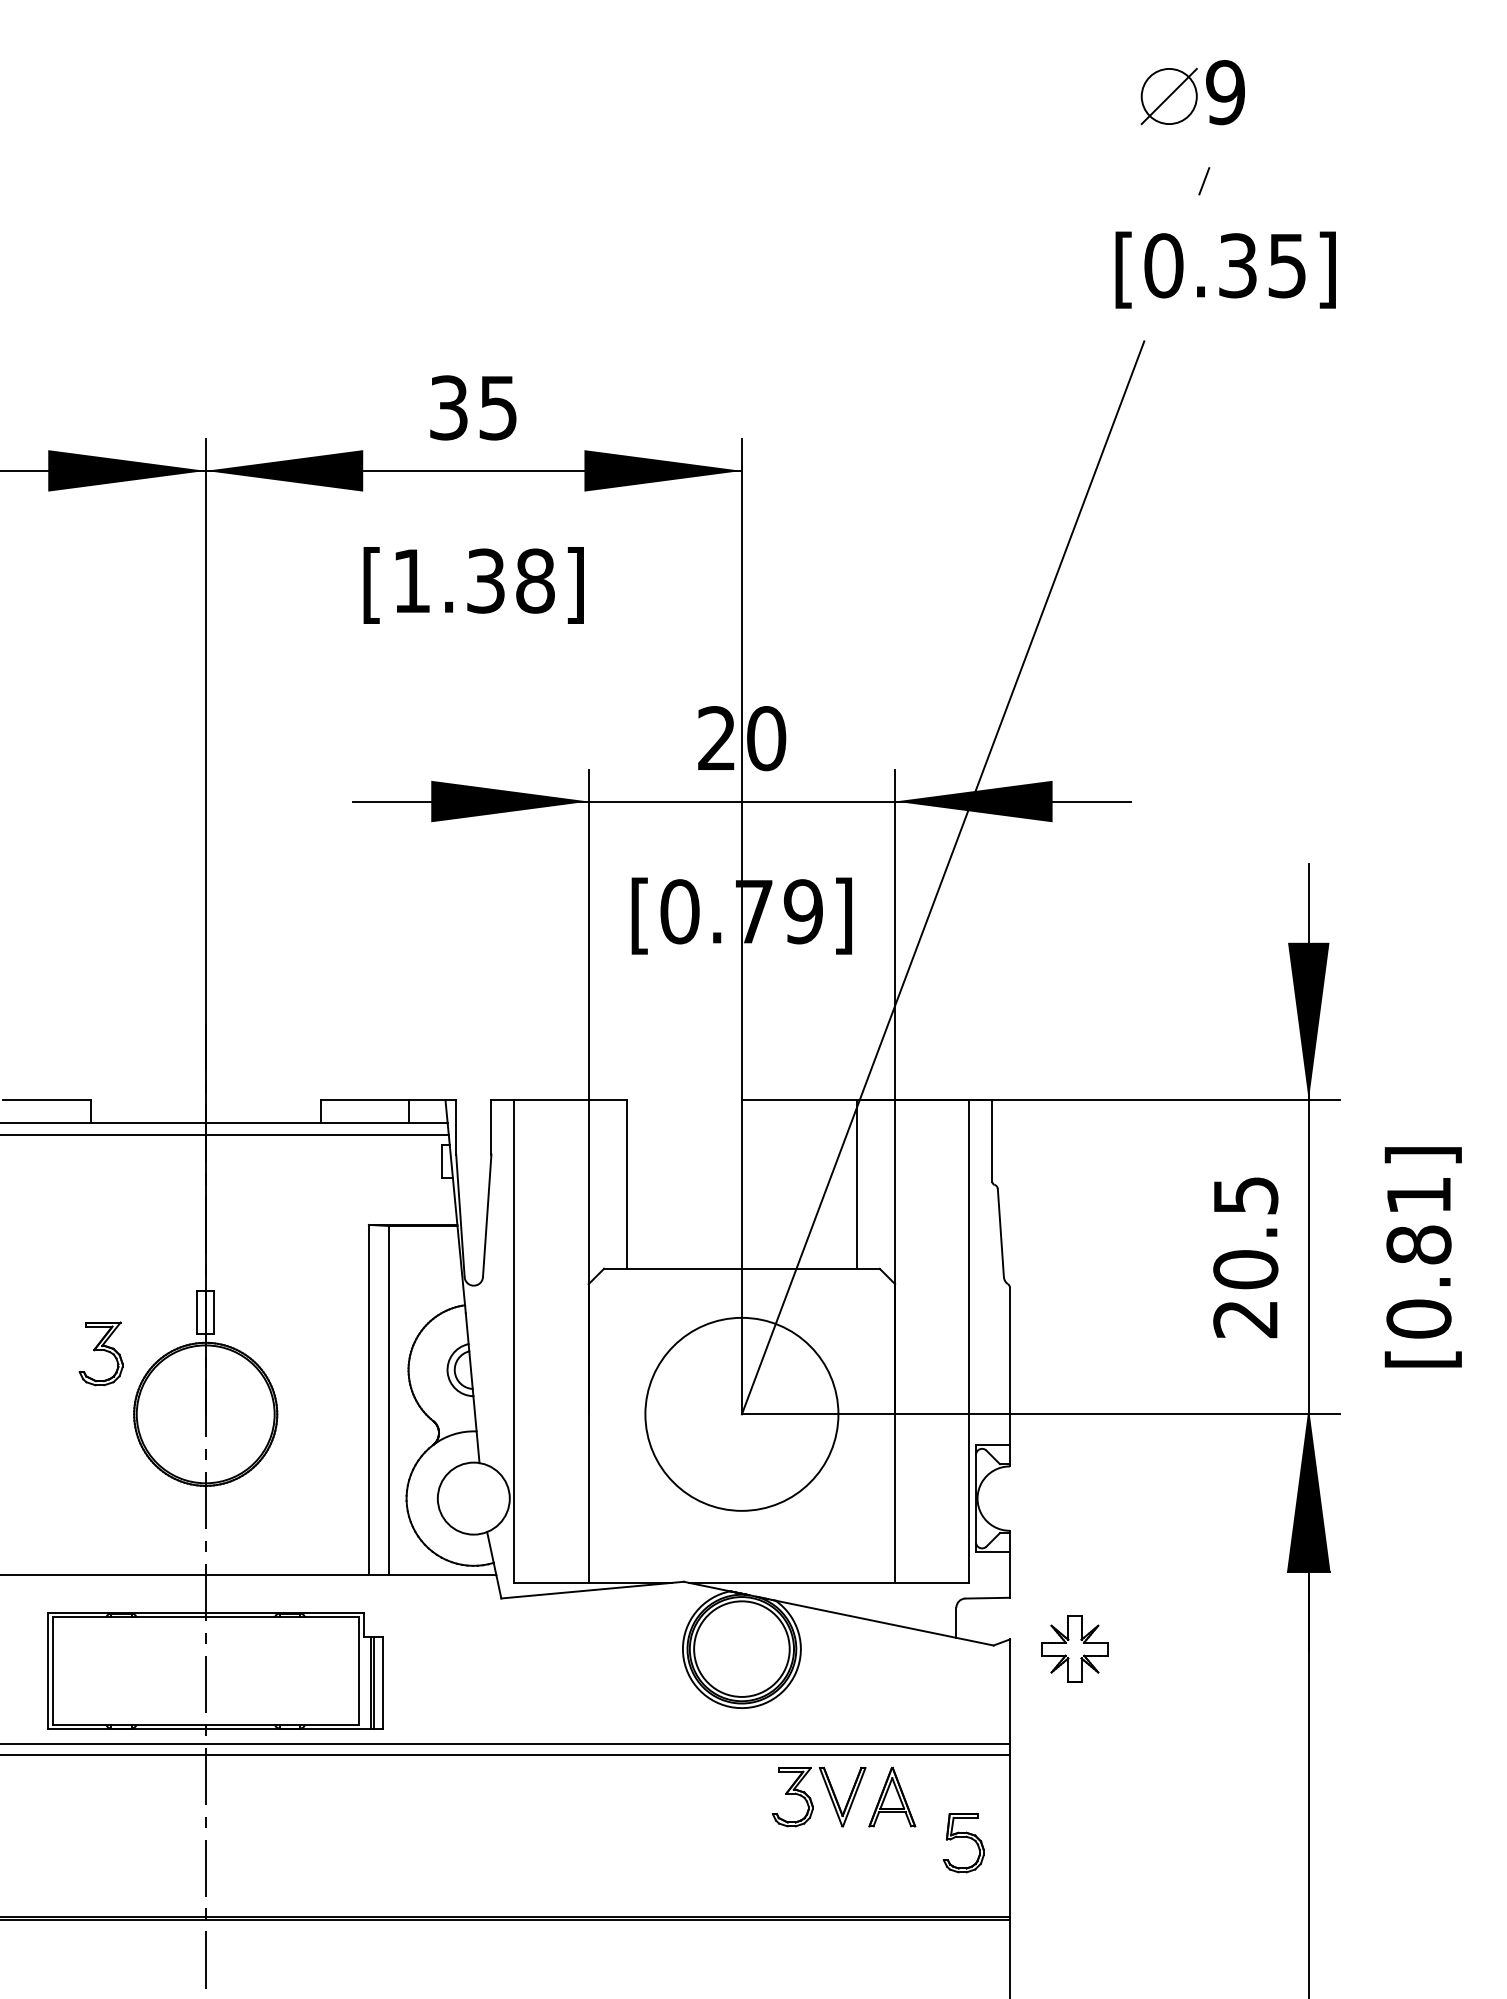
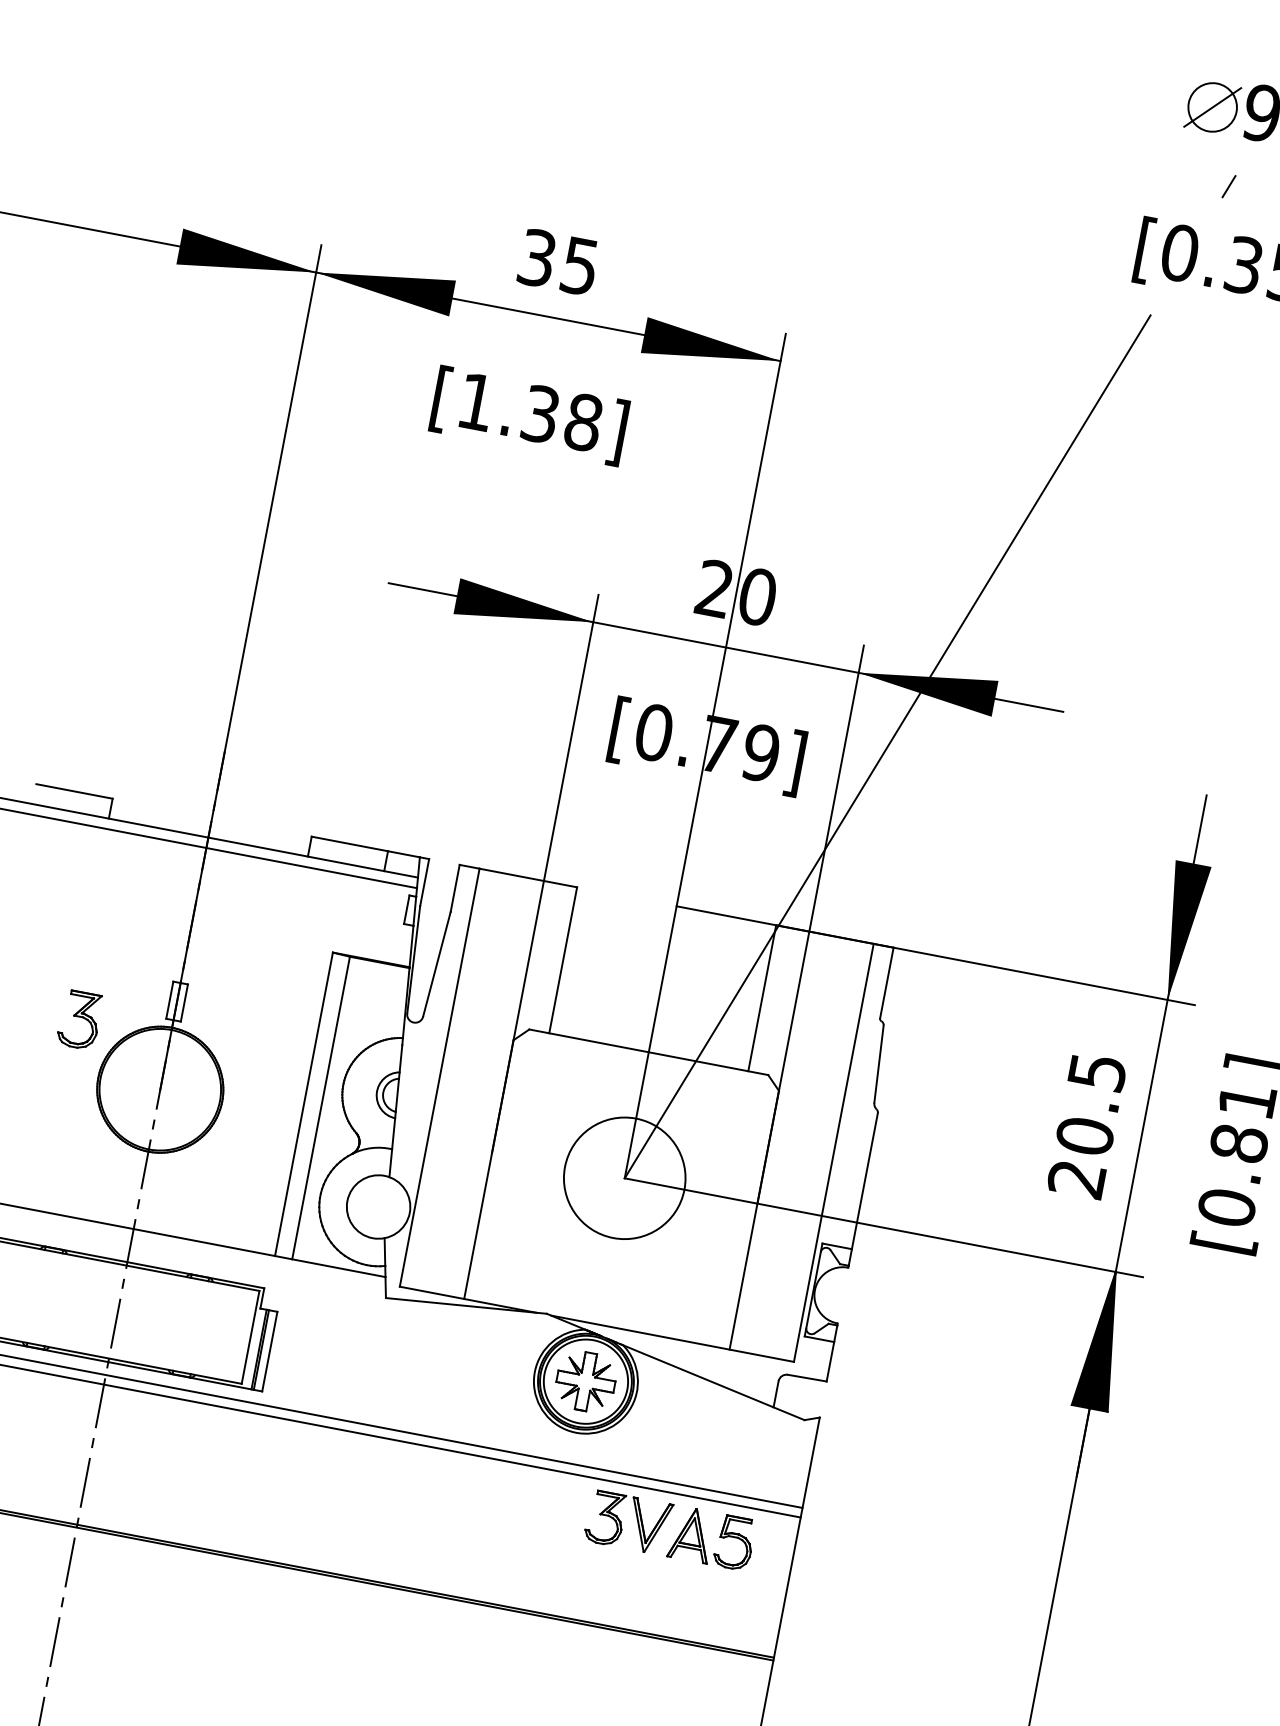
circle: (741, 1414) -> (624, 1178), size x0.71
part: (1074, 1648) -> (585, 1381), moved
part: (963, 1843) -> (734, 1543), moved

